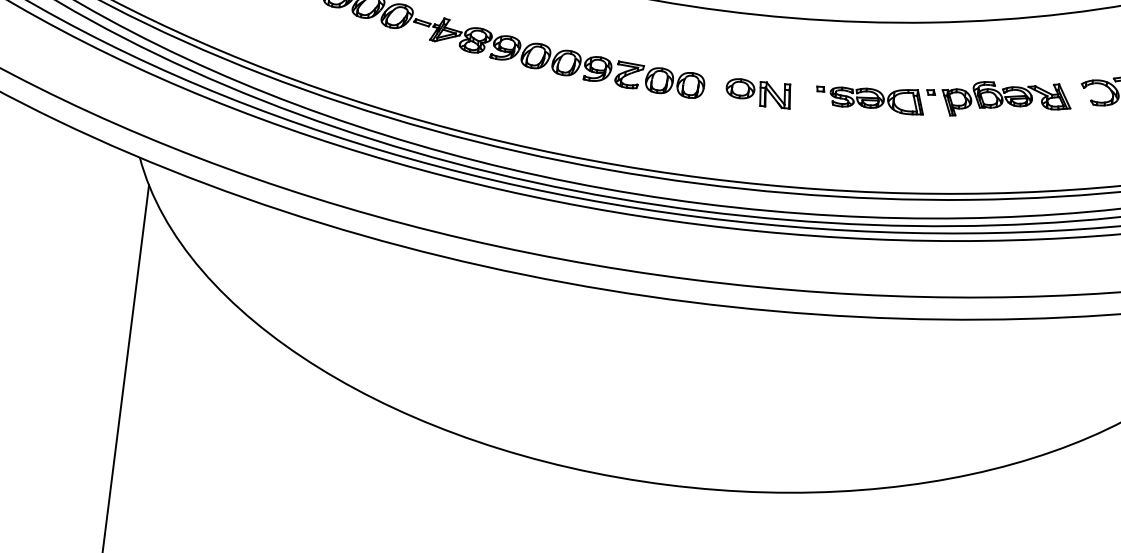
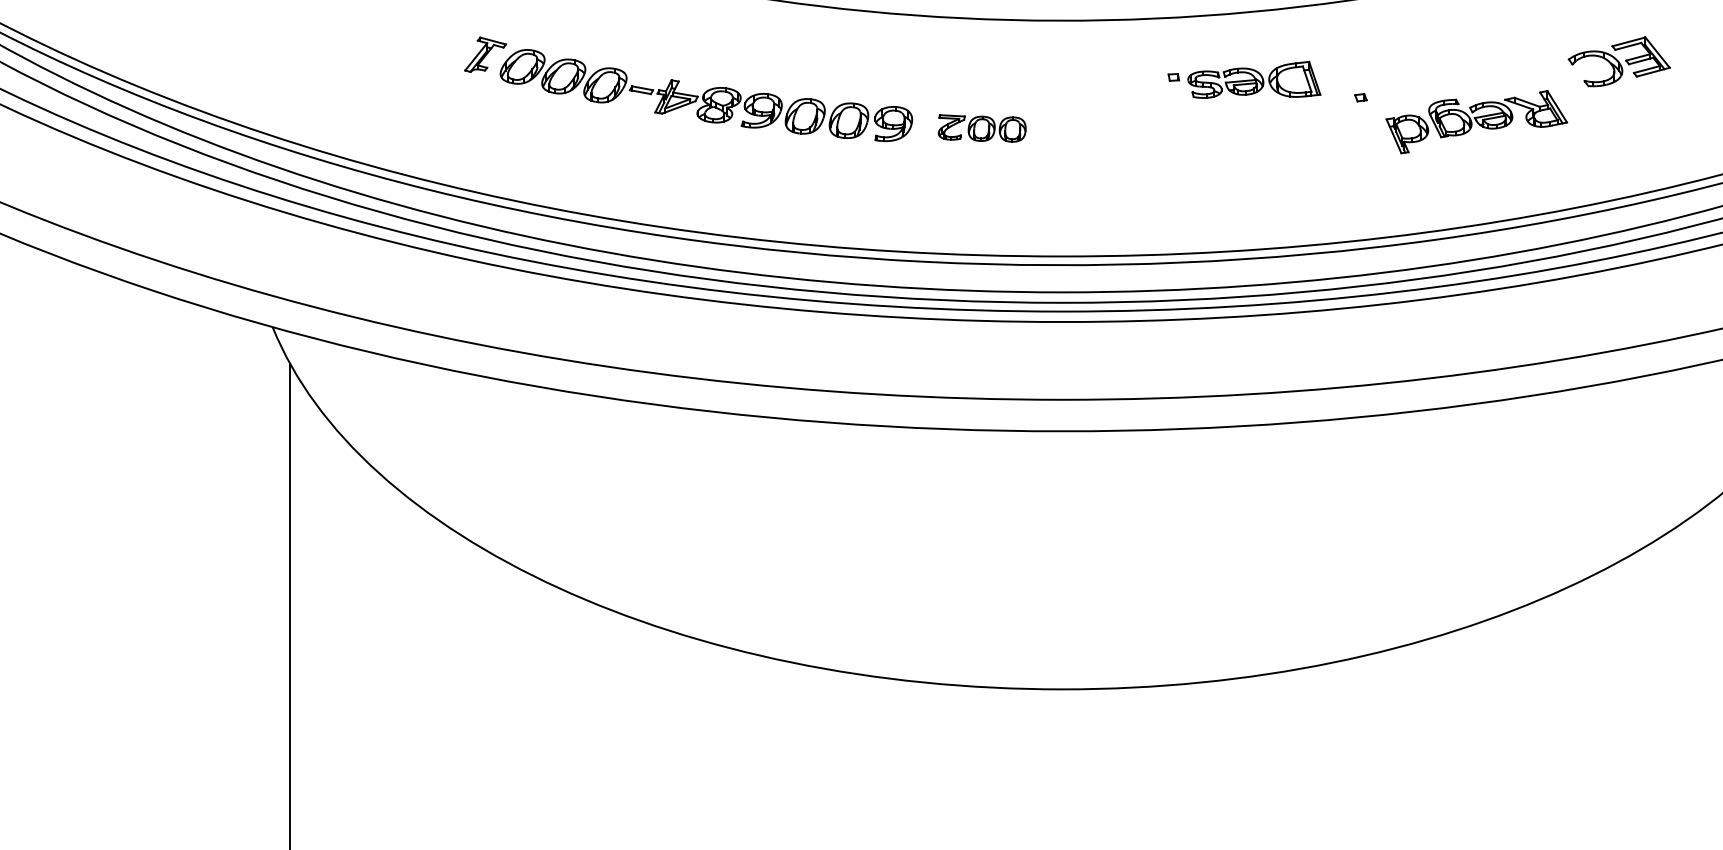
part: (660, 80) -> (982, 128), size x0.7
part: (758, 92) -> (1121, 128), removed
part: (870, 96) -> (1244, 79), moved
part: (1006, 100) -> (1476, 122), moved

